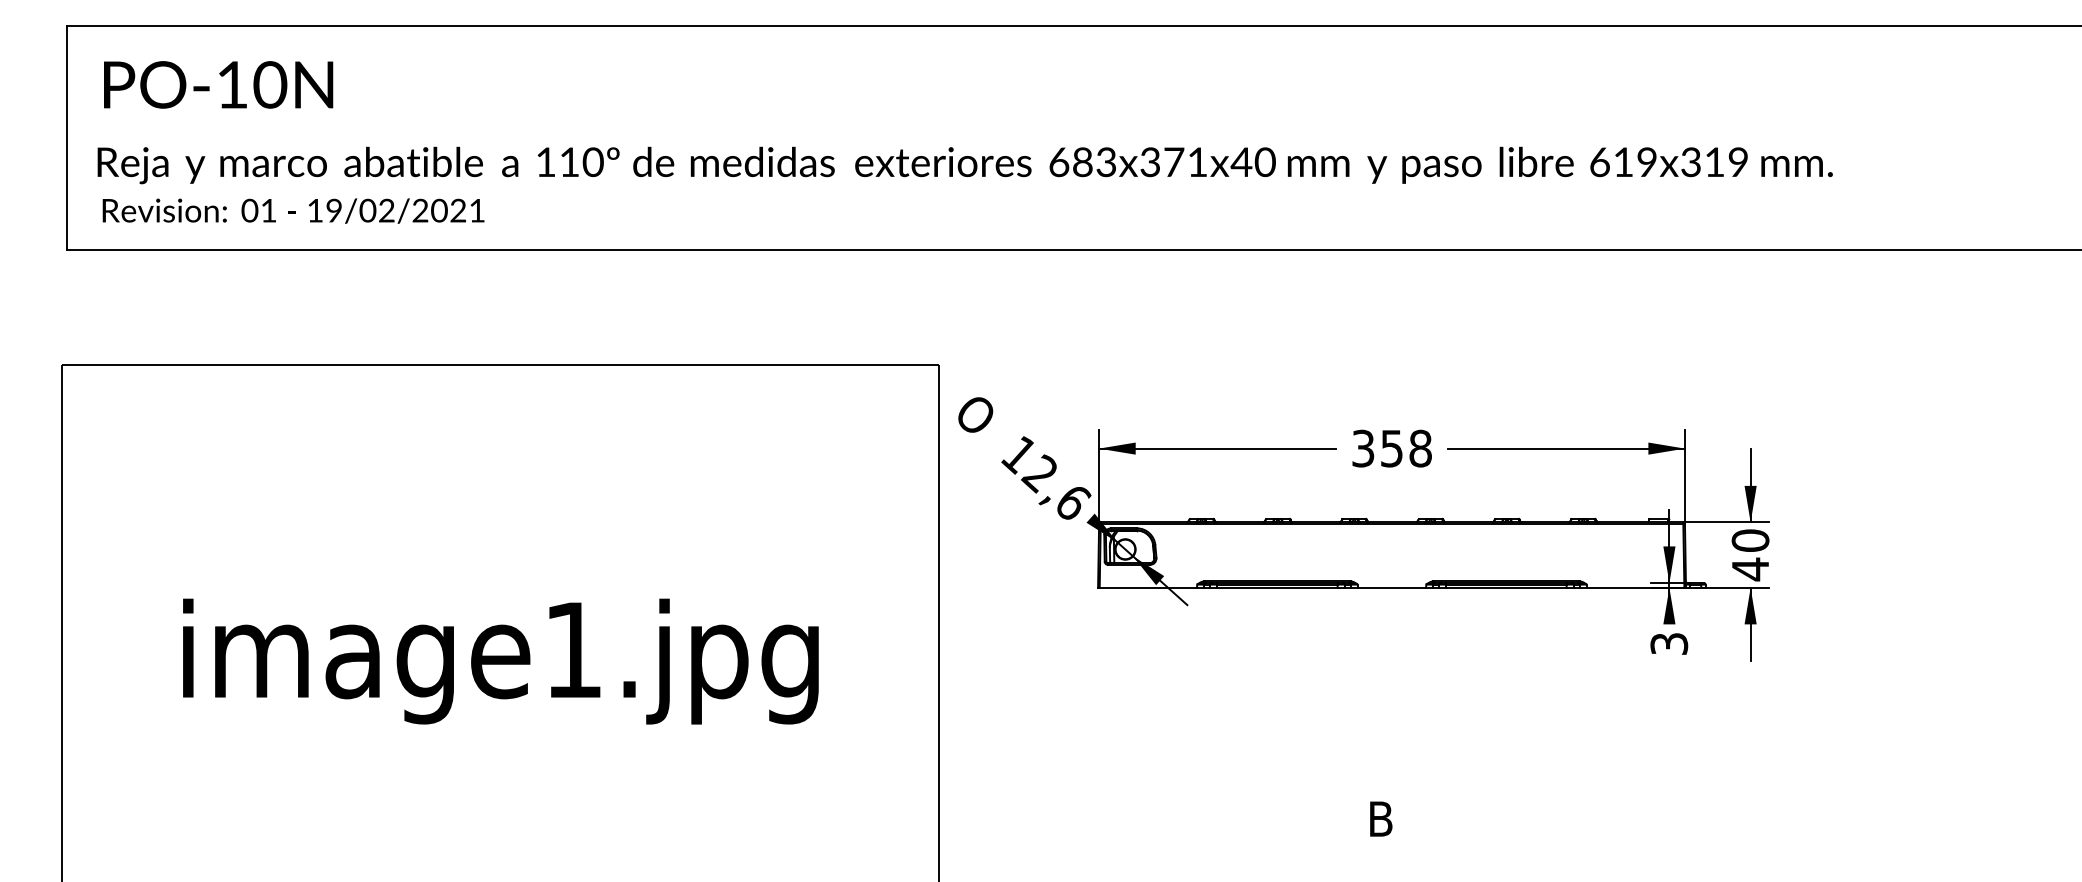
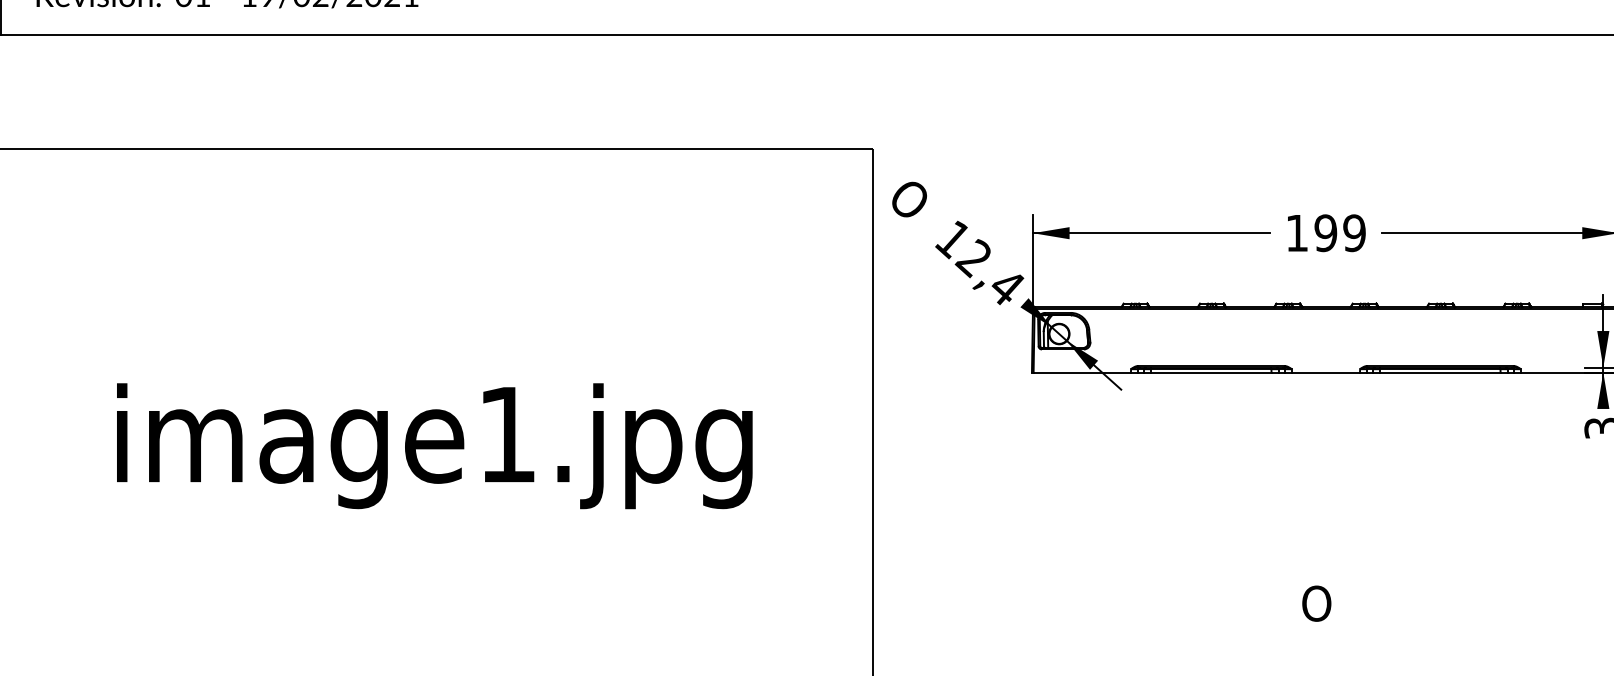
text: (1391, 448) -> (1325, 233), 358 -> 199
text: (1074, 503) -> (1008, 288), 12,6 -> 12,4
text: (1382, 819) -> (1316, 604), B -> O

